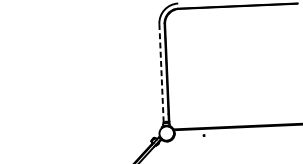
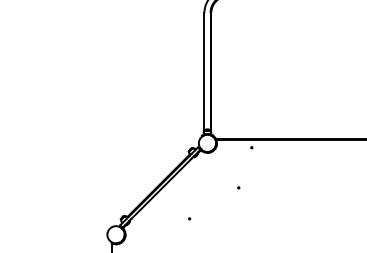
line: (161, 73) -> (204, 71), dashed -> solid

